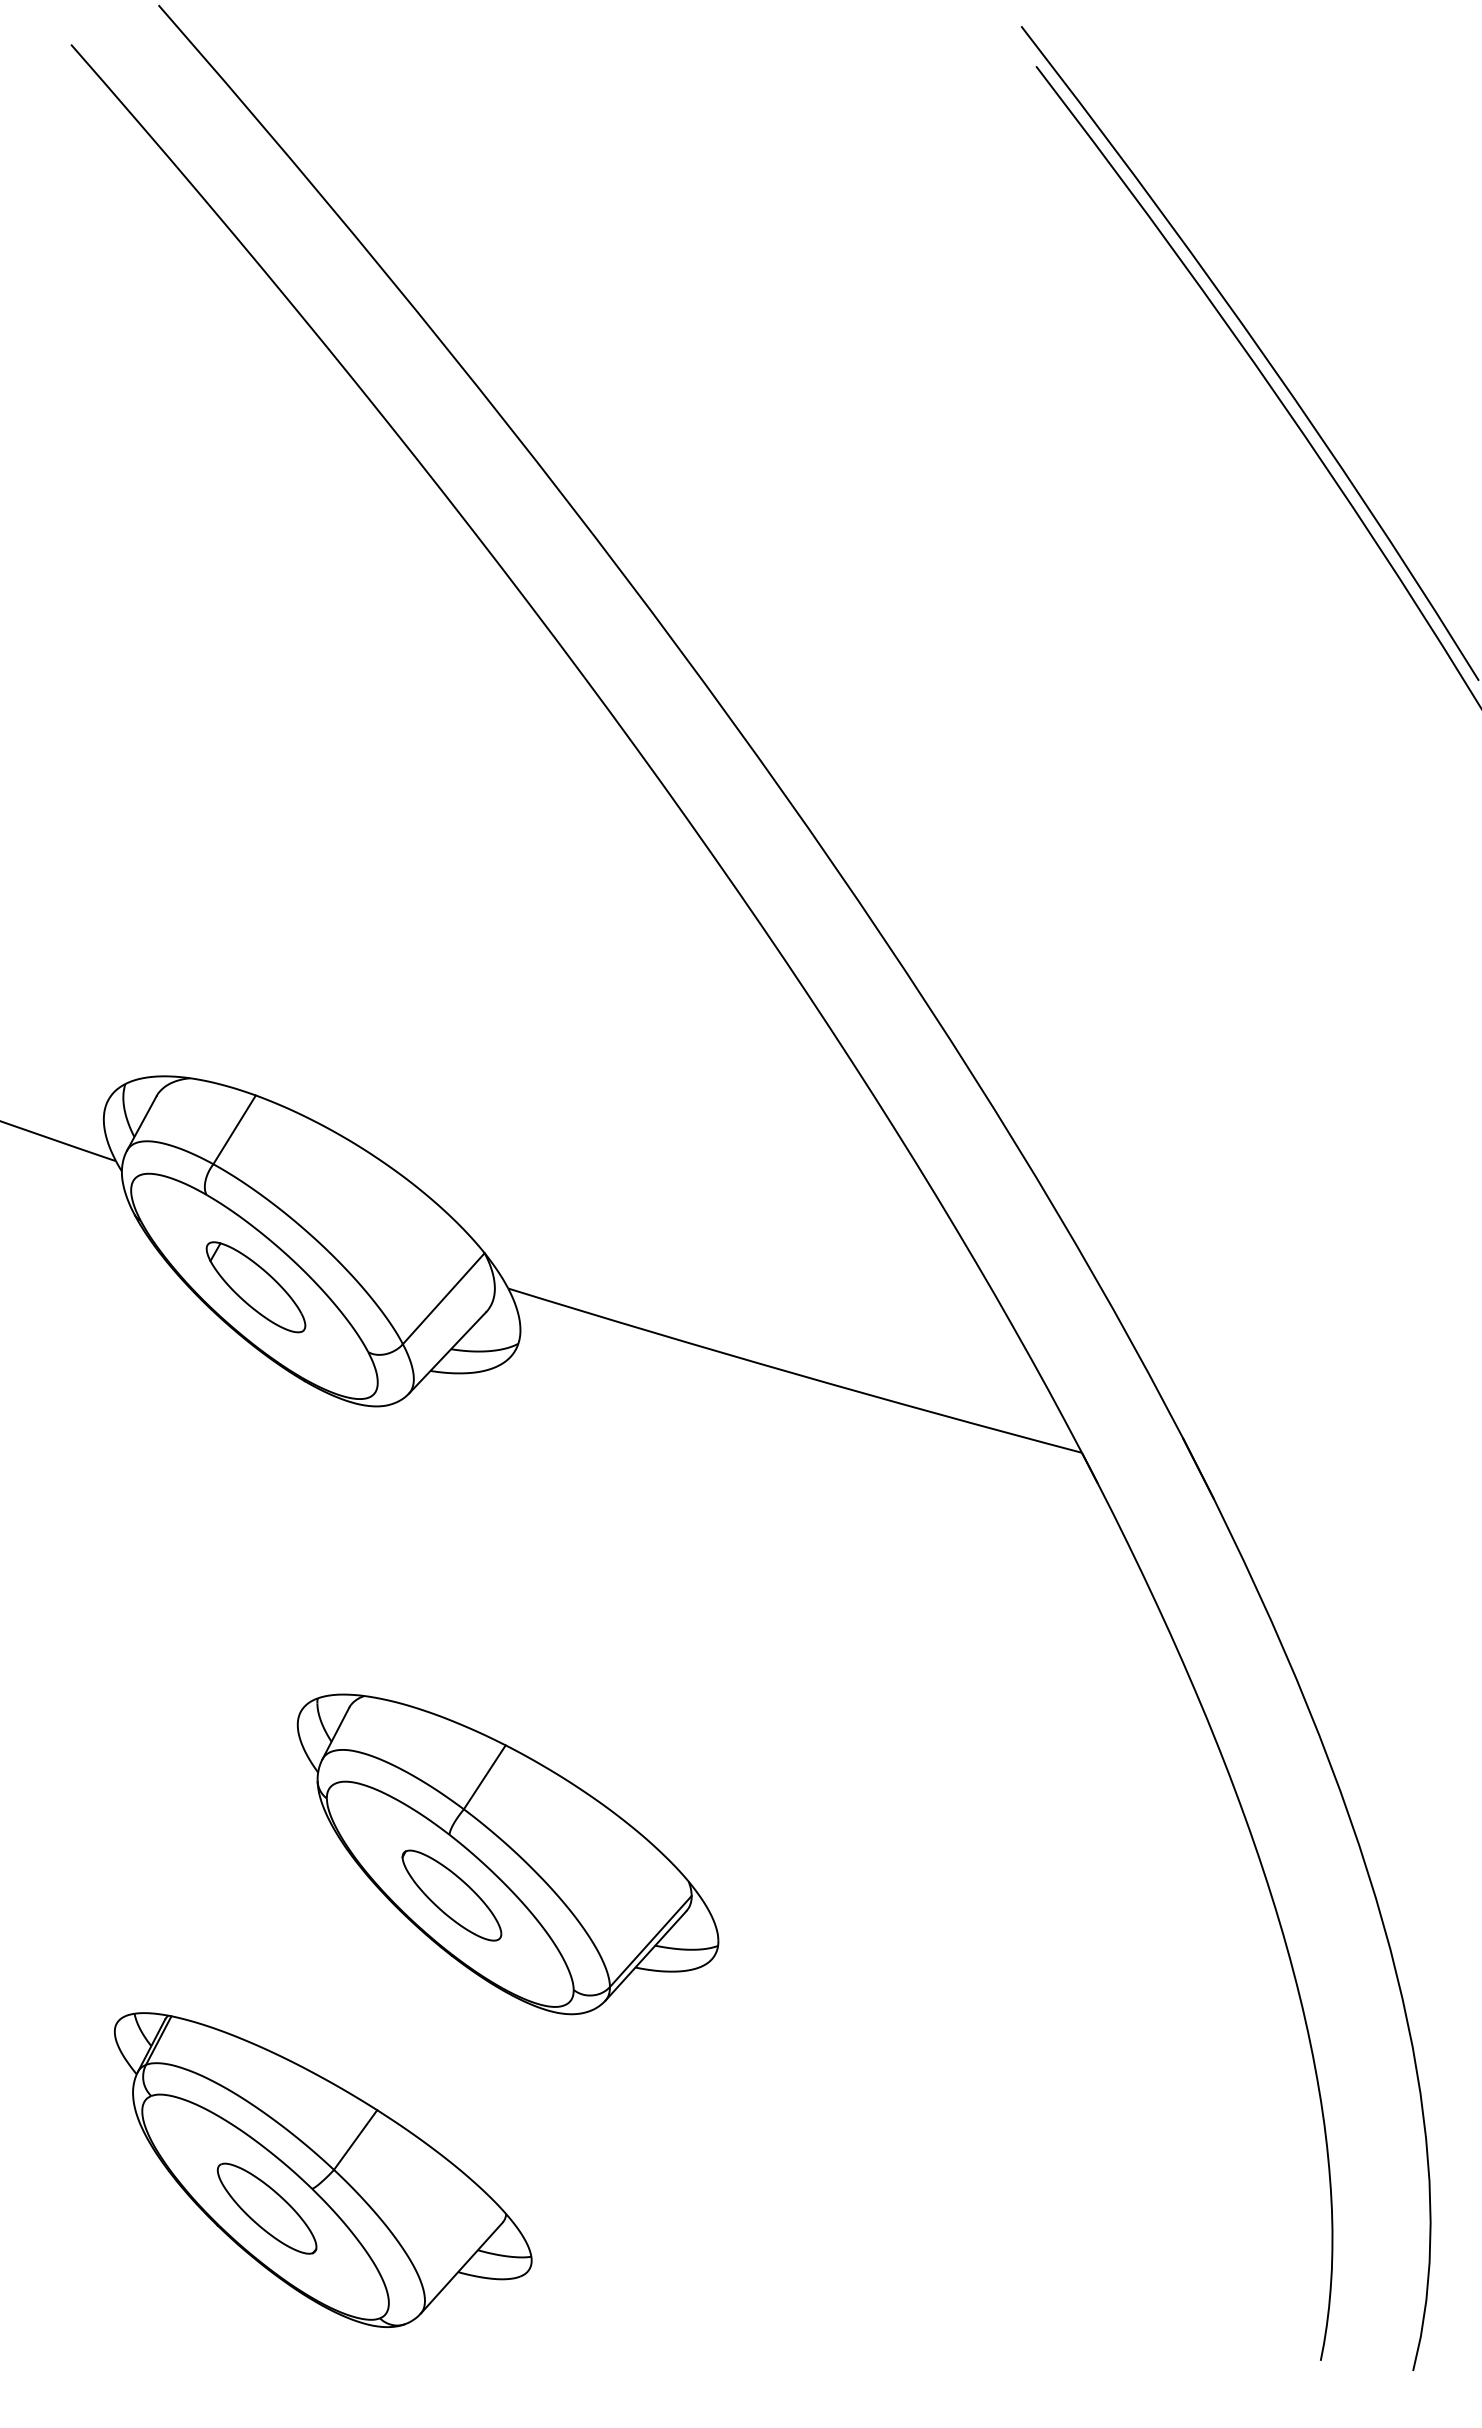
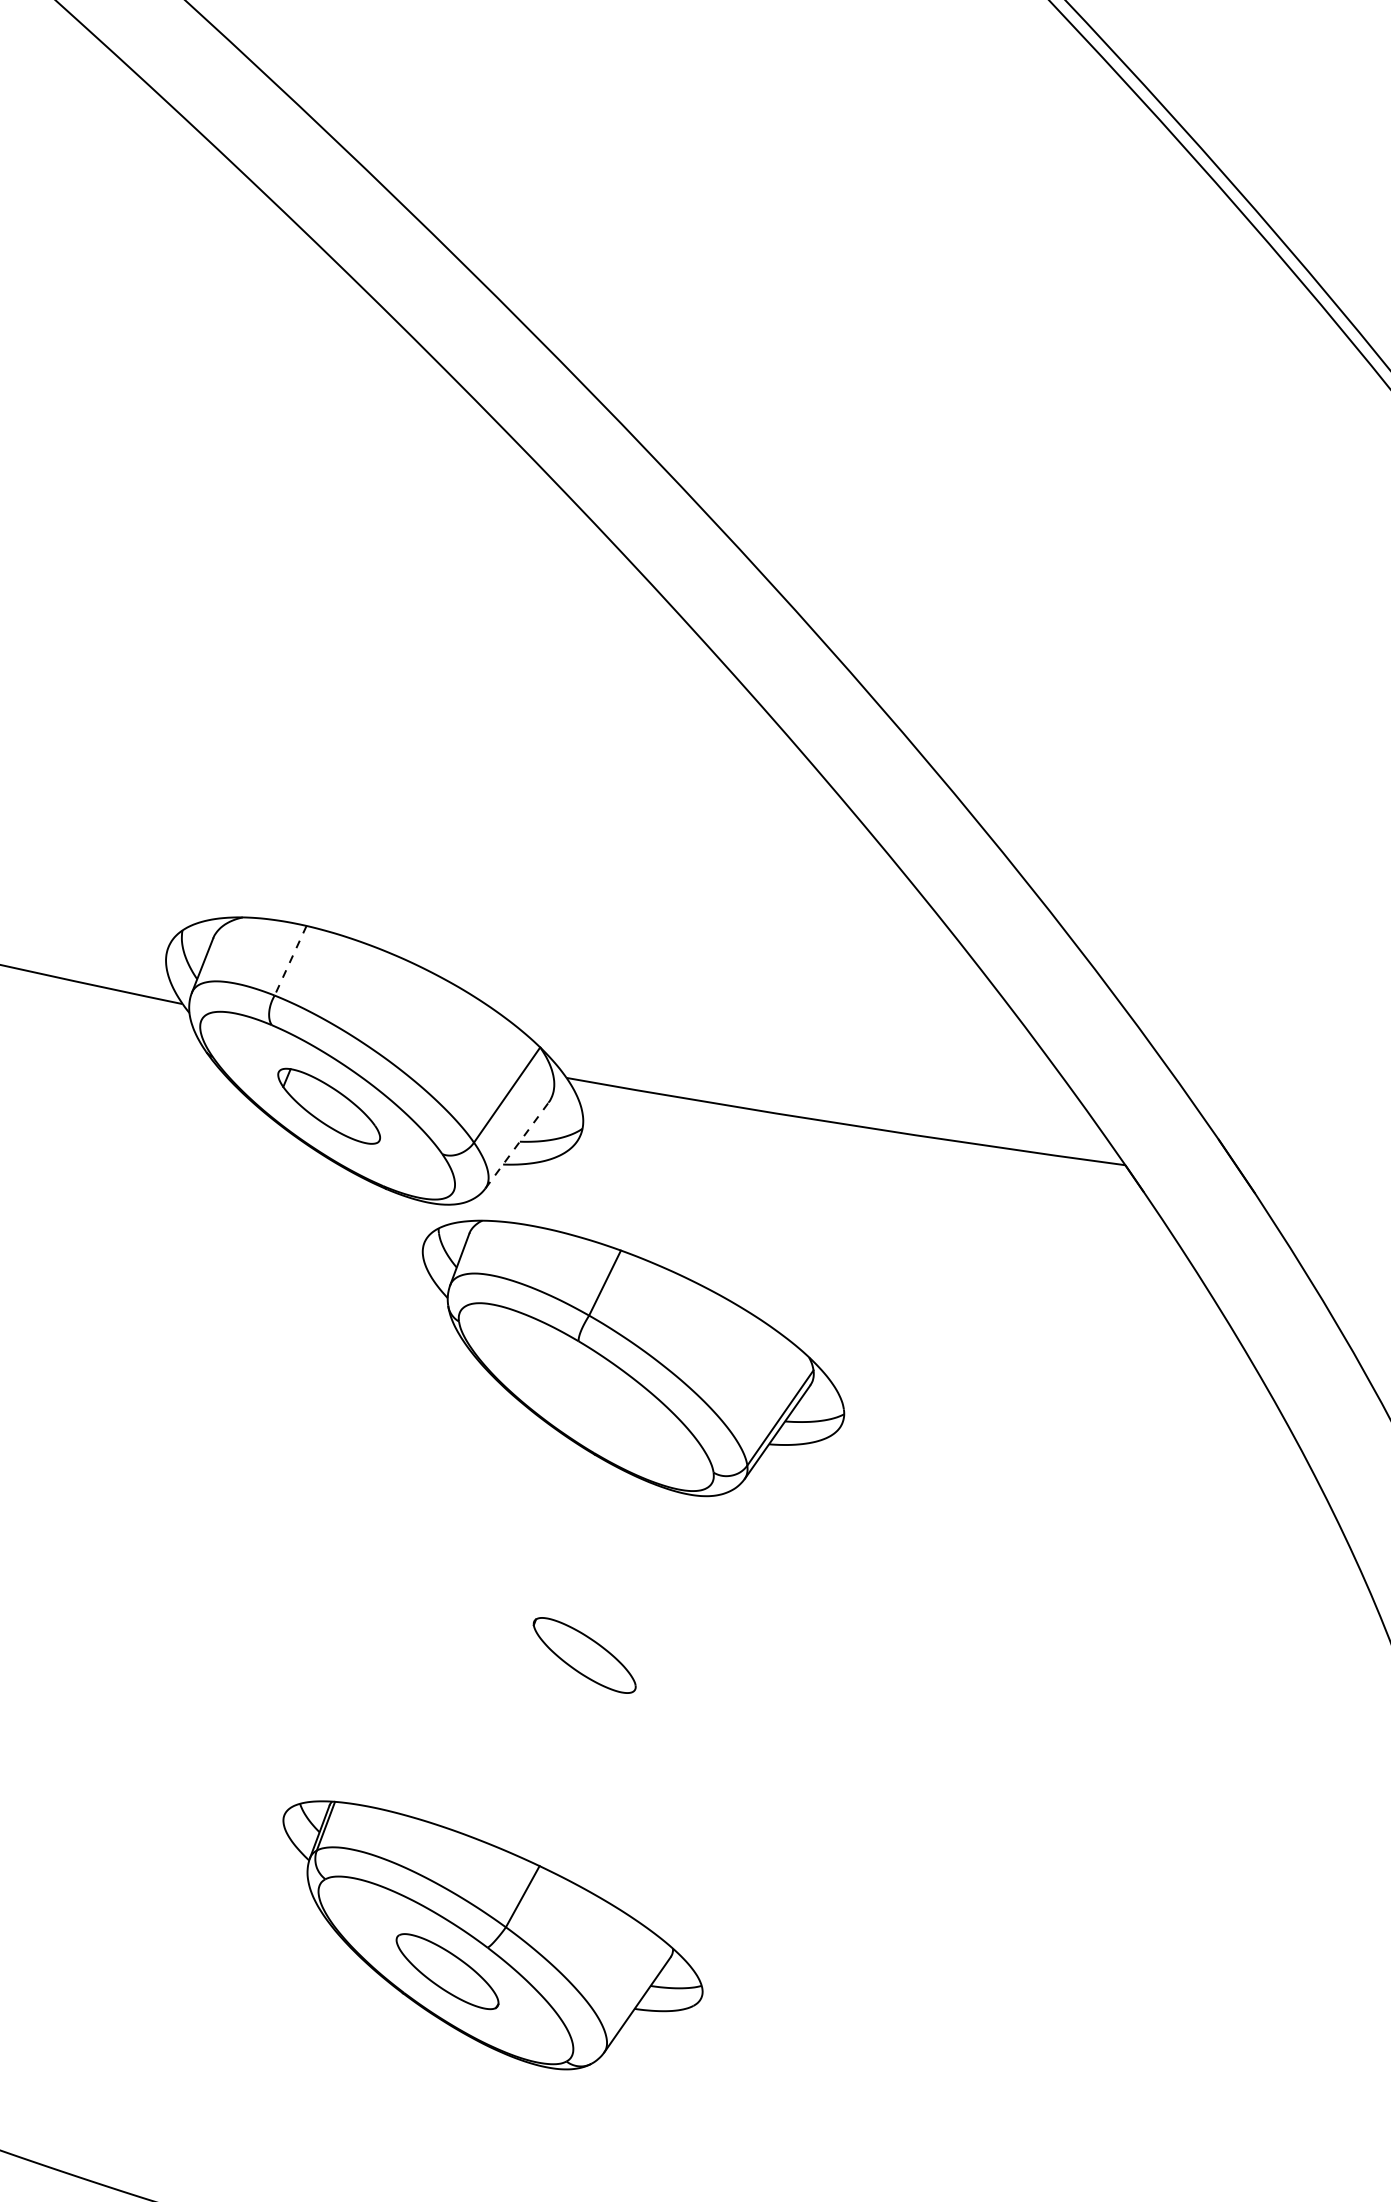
line: (234, 1130) -> (290, 961), solid -> dashed
line: (447, 1352) -> (516, 1145), solid -> dashed
part: (507, 1854) -> (635, 1352), moved

